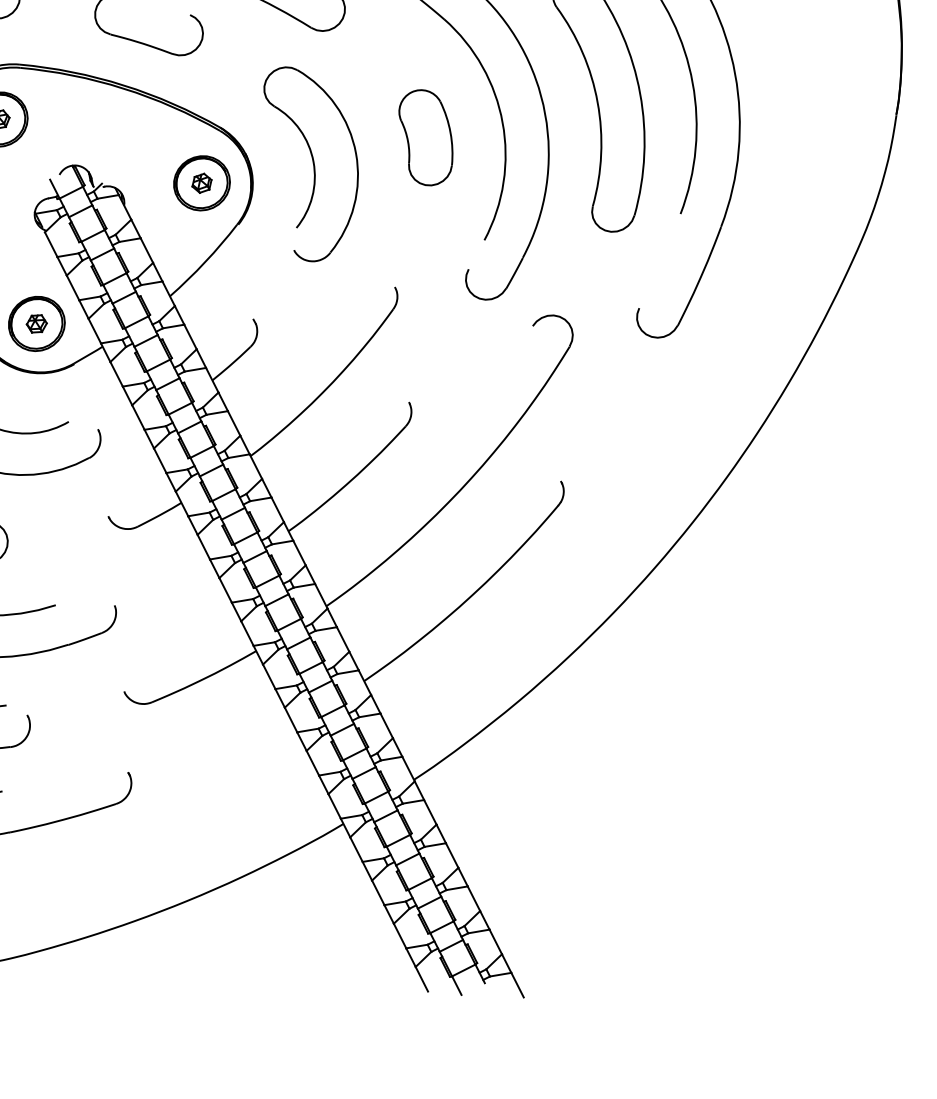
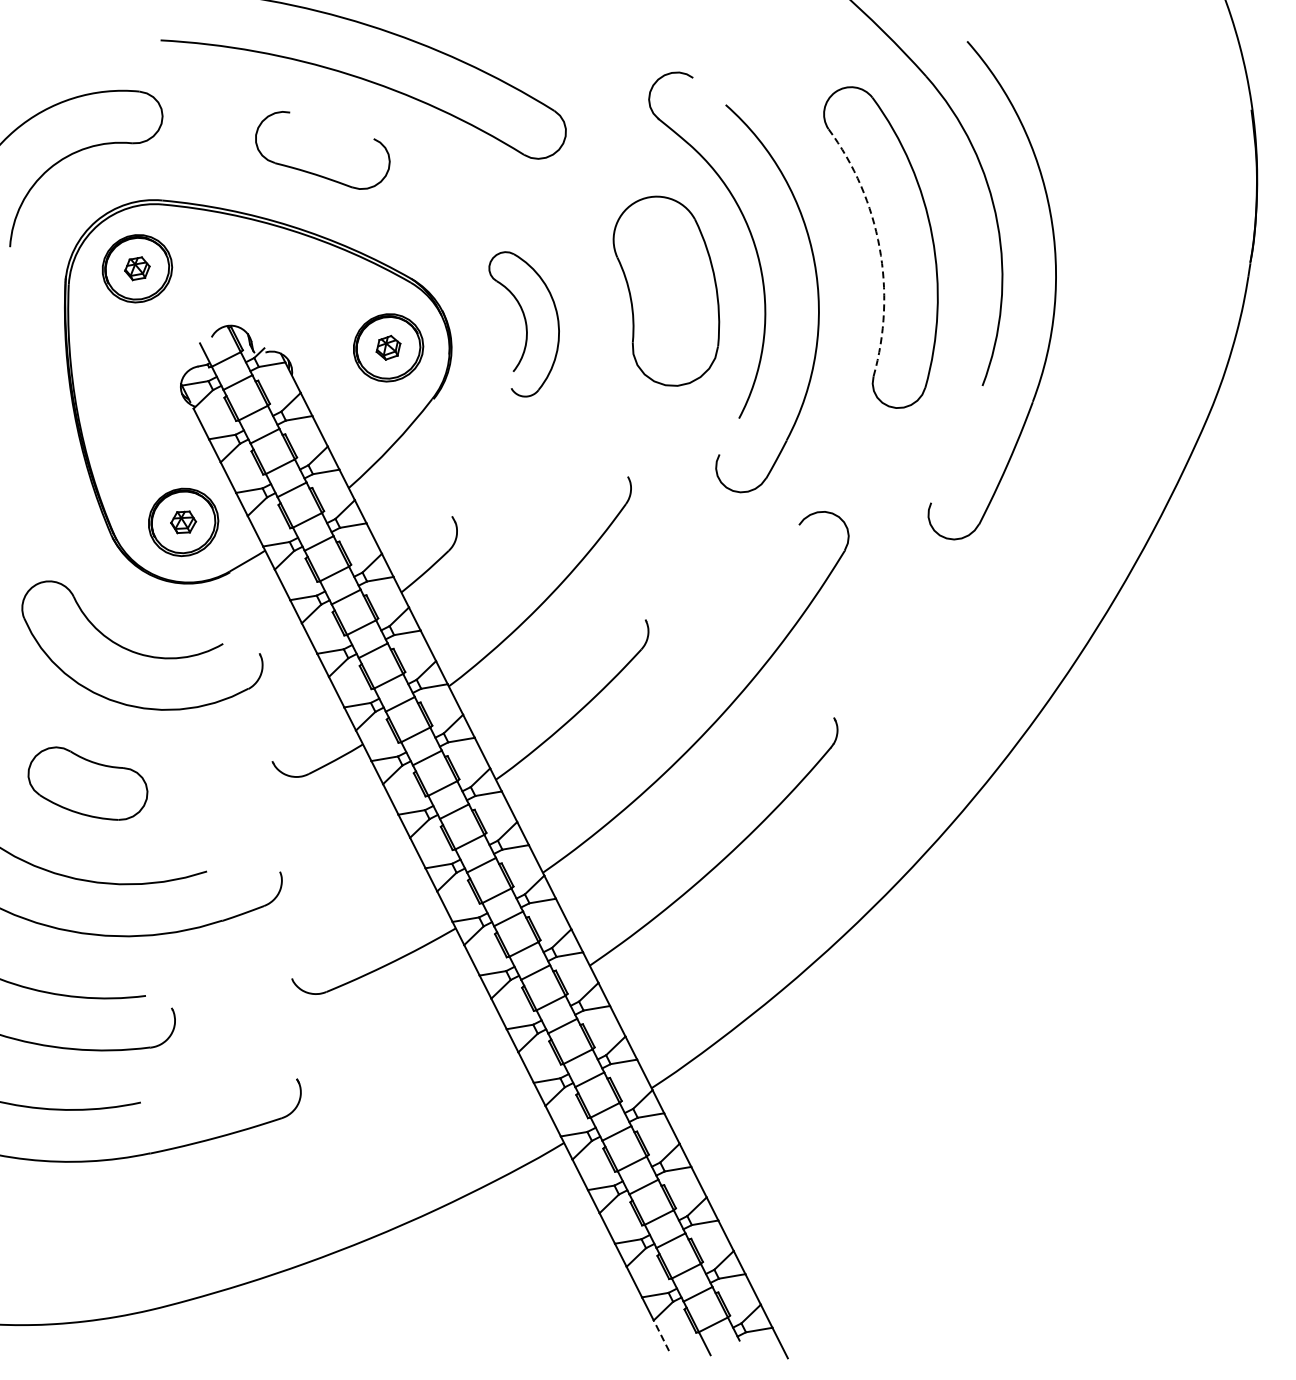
arc: (597, 102) -> (879, 247), solid -> dashed
part: (425, 137) -> (666, 291), size x1.6
part: (311, 164) -> (524, 324), size x0.6
line: (421, 979) -> (661, 1335), solid -> dashed

